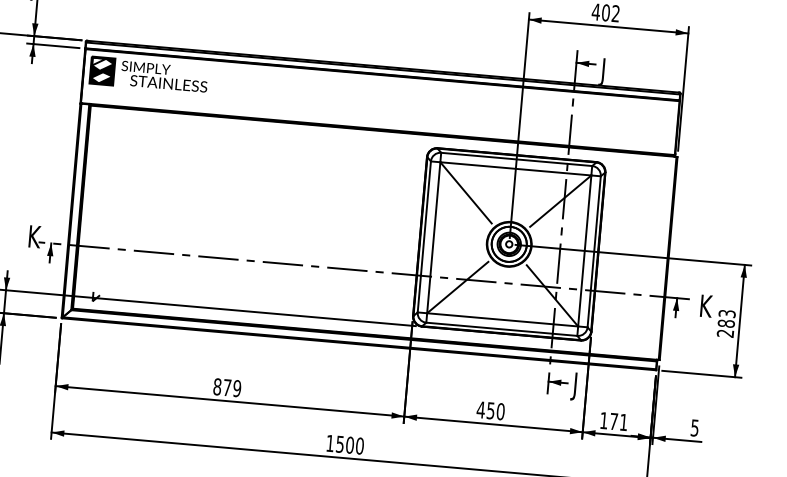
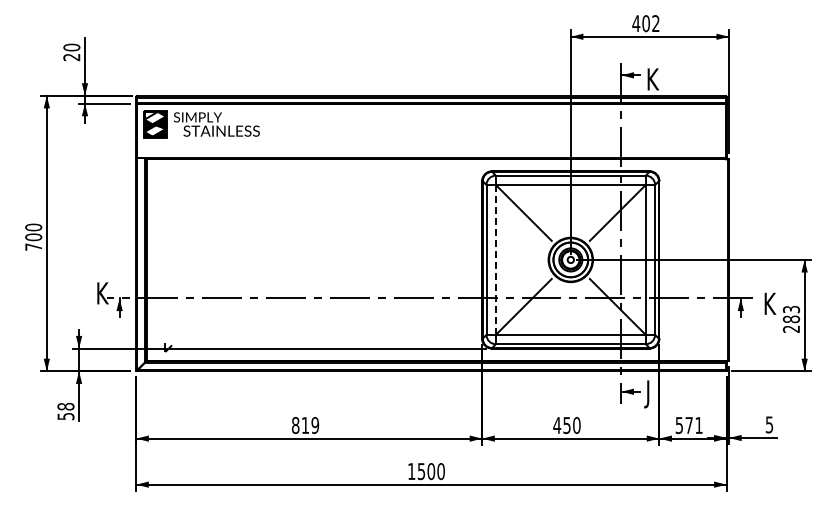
text: (606, 71) -> (651, 81), J -> K
line: (433, 237) -> (495, 259), solid -> dashed
text: (227, 387) -> (305, 425), 879 -> 819
text: (603, 420) -> (678, 425), 171 -> 571

